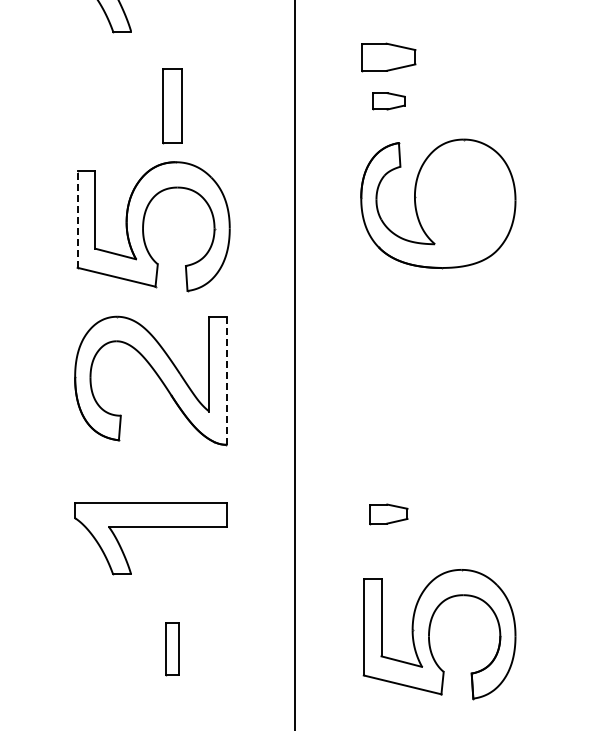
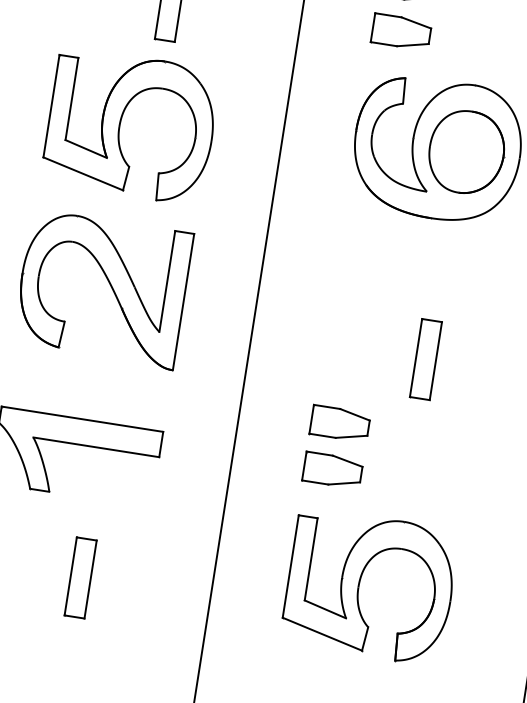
part: (388, 101) -> (401, 32), size x1.67
part: (465, 202) -> (466, 152), added
line: (77, 219) -> (51, 105), dashed -> solid
line: (227, 381) -> (183, 303), dashed -> solid
part: (458, 398) -> (426, 359), added
part: (388, 470) -> (339, 424), added
part: (388, 514) -> (332, 471), size x1.43
part: (430, 631) -> (360, 582), moved
part: (172, 649) -> (80, 578), size x1.43

